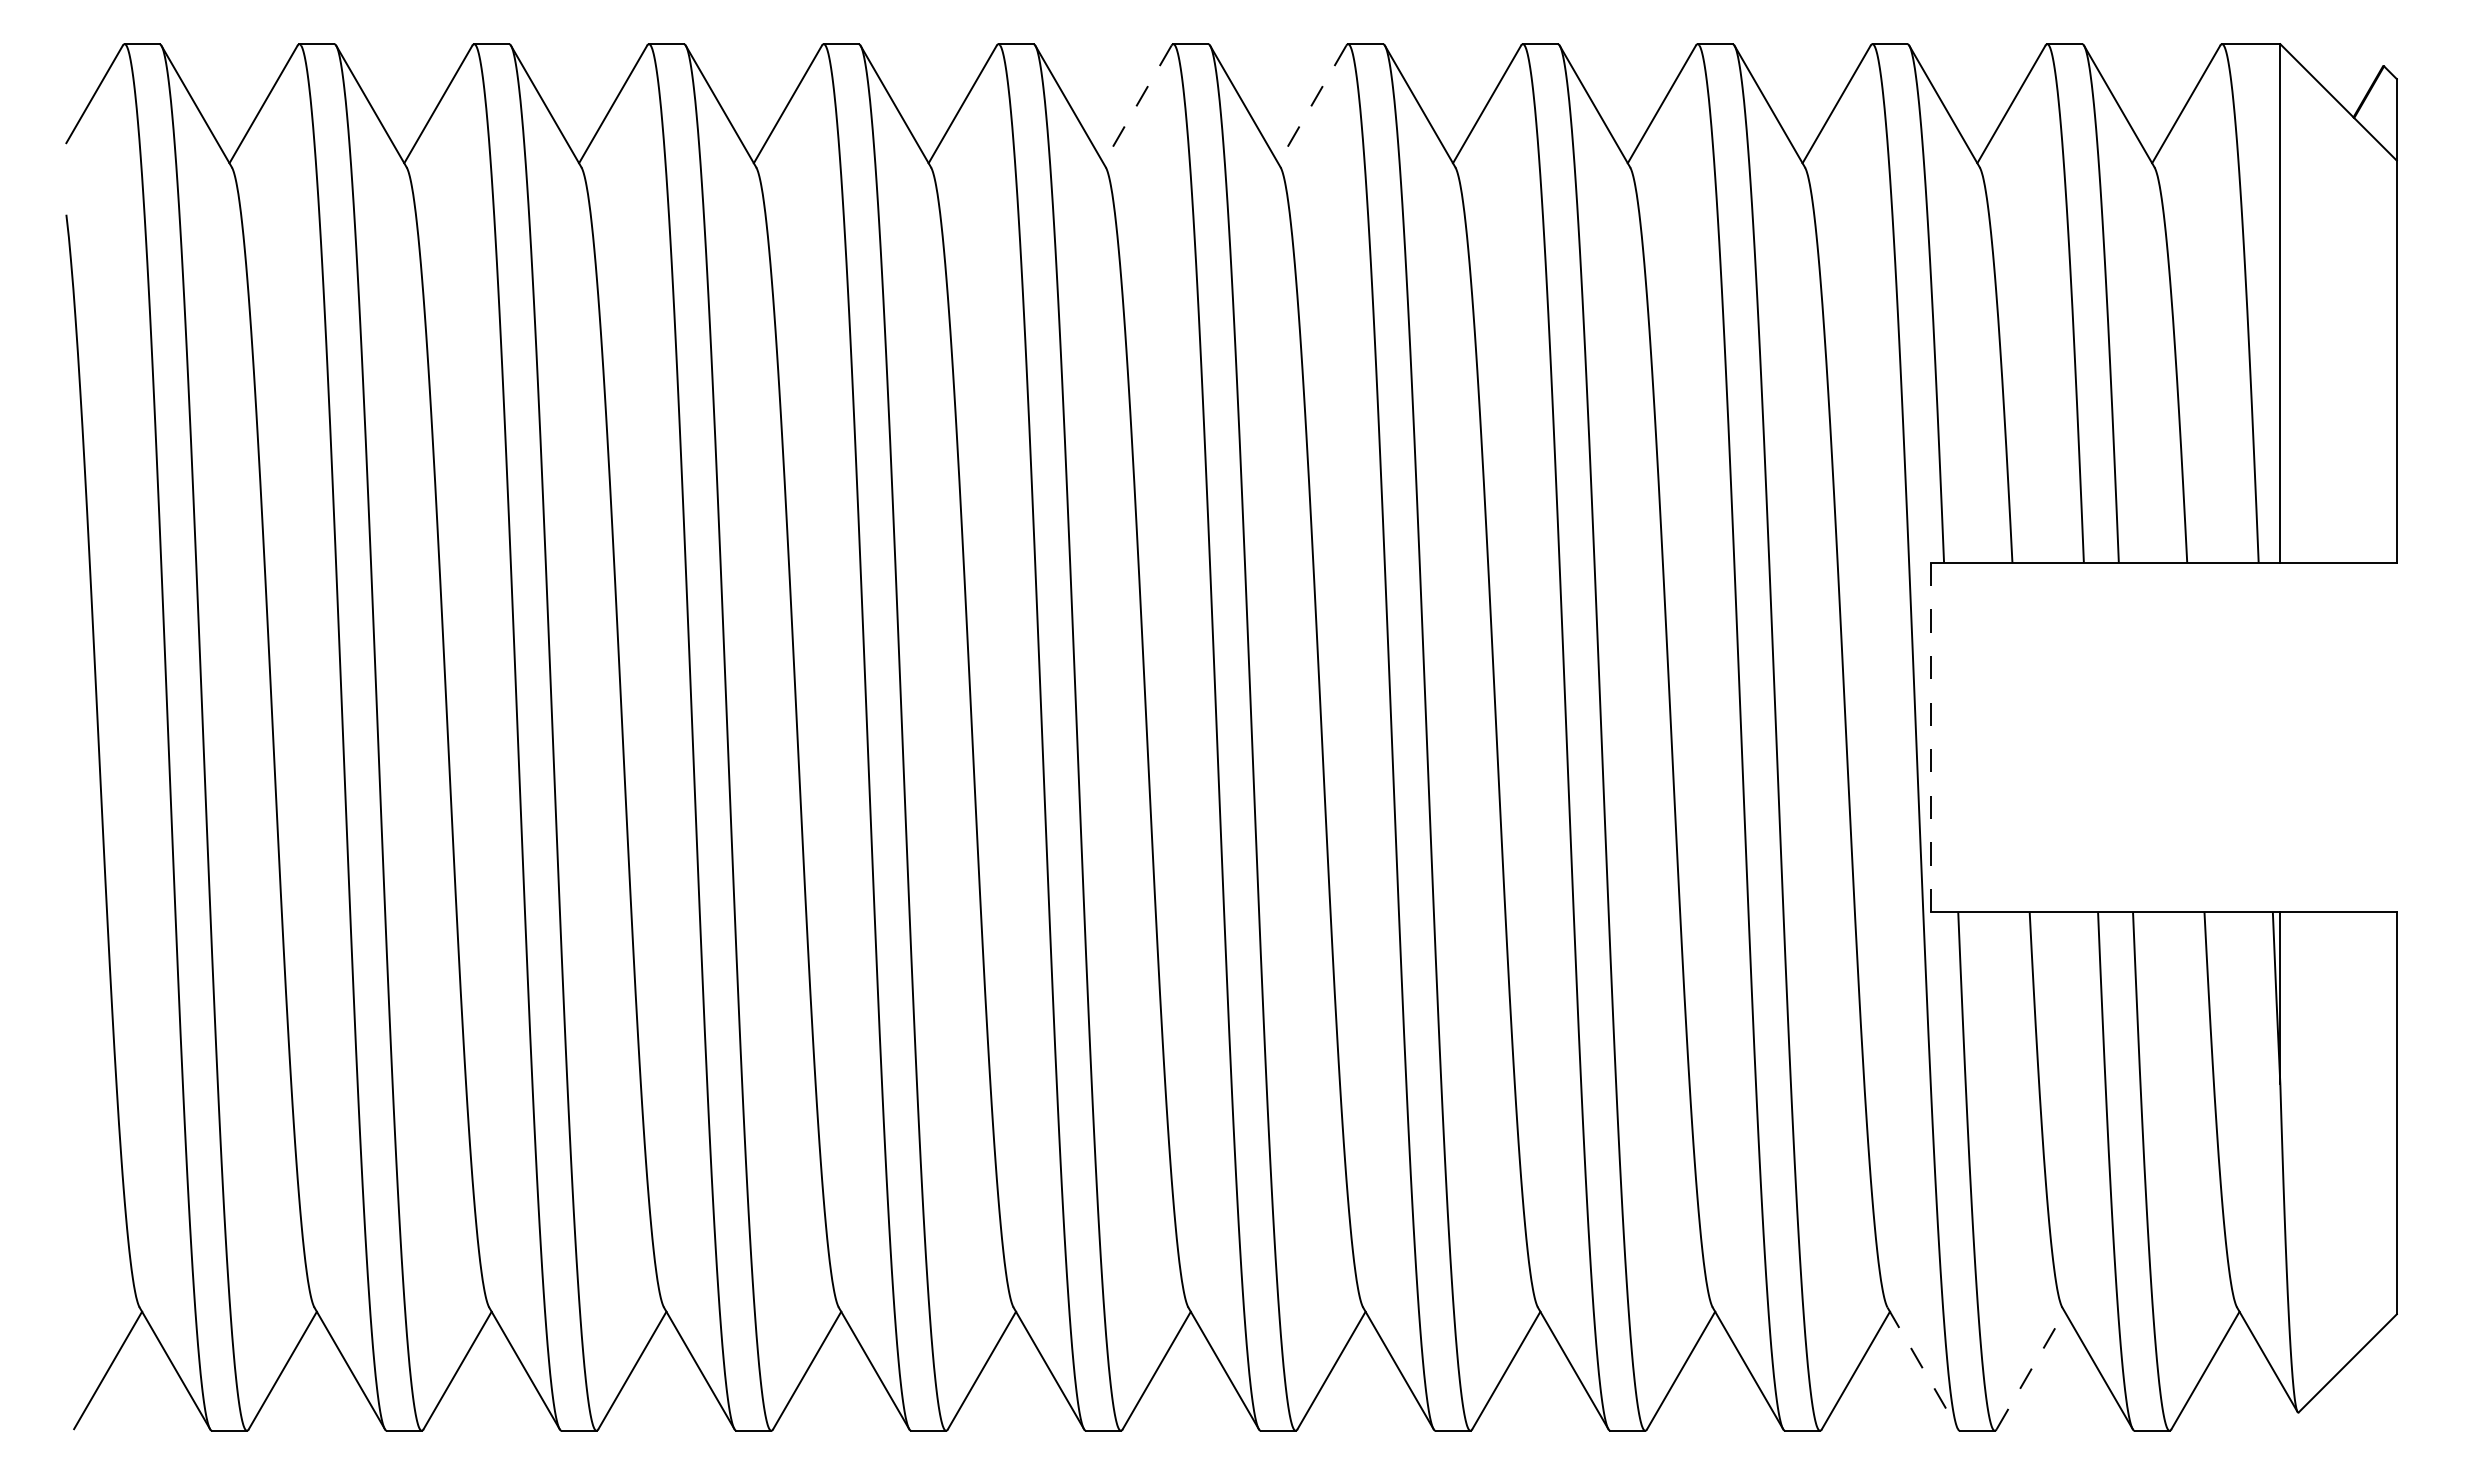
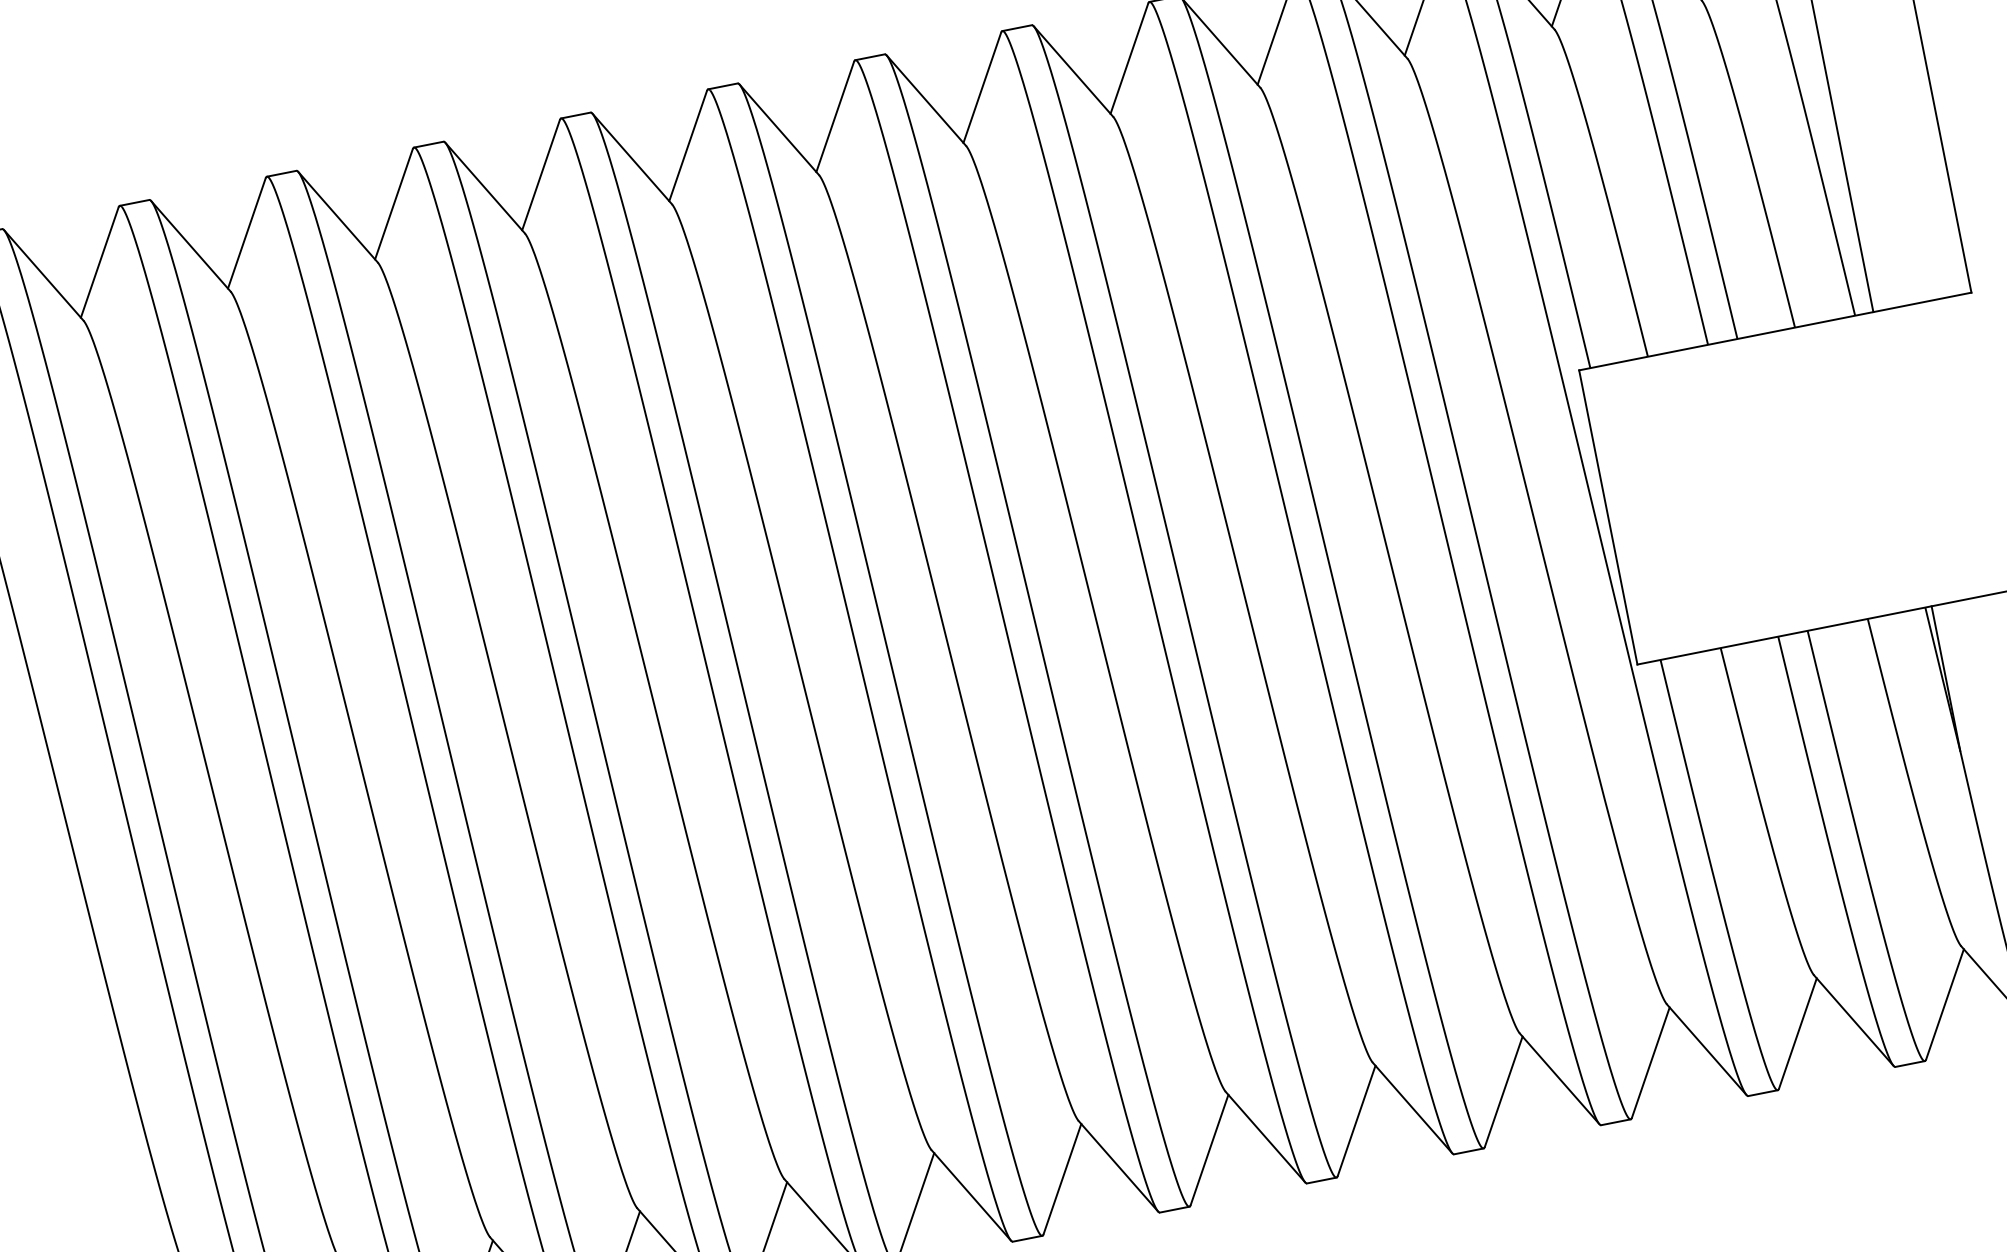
line: (1137, 104) -> (835, 116), dashed -> solid
line: (1312, 104) -> (982, 87), dashed -> solid
line: (1930, 737) -> (1608, 517), dashed -> solid
line: (1923, 1368) -> (1707, 1049), dashed -> solid
line: (2030, 1370) -> (1797, 1033), dashed -> solid

